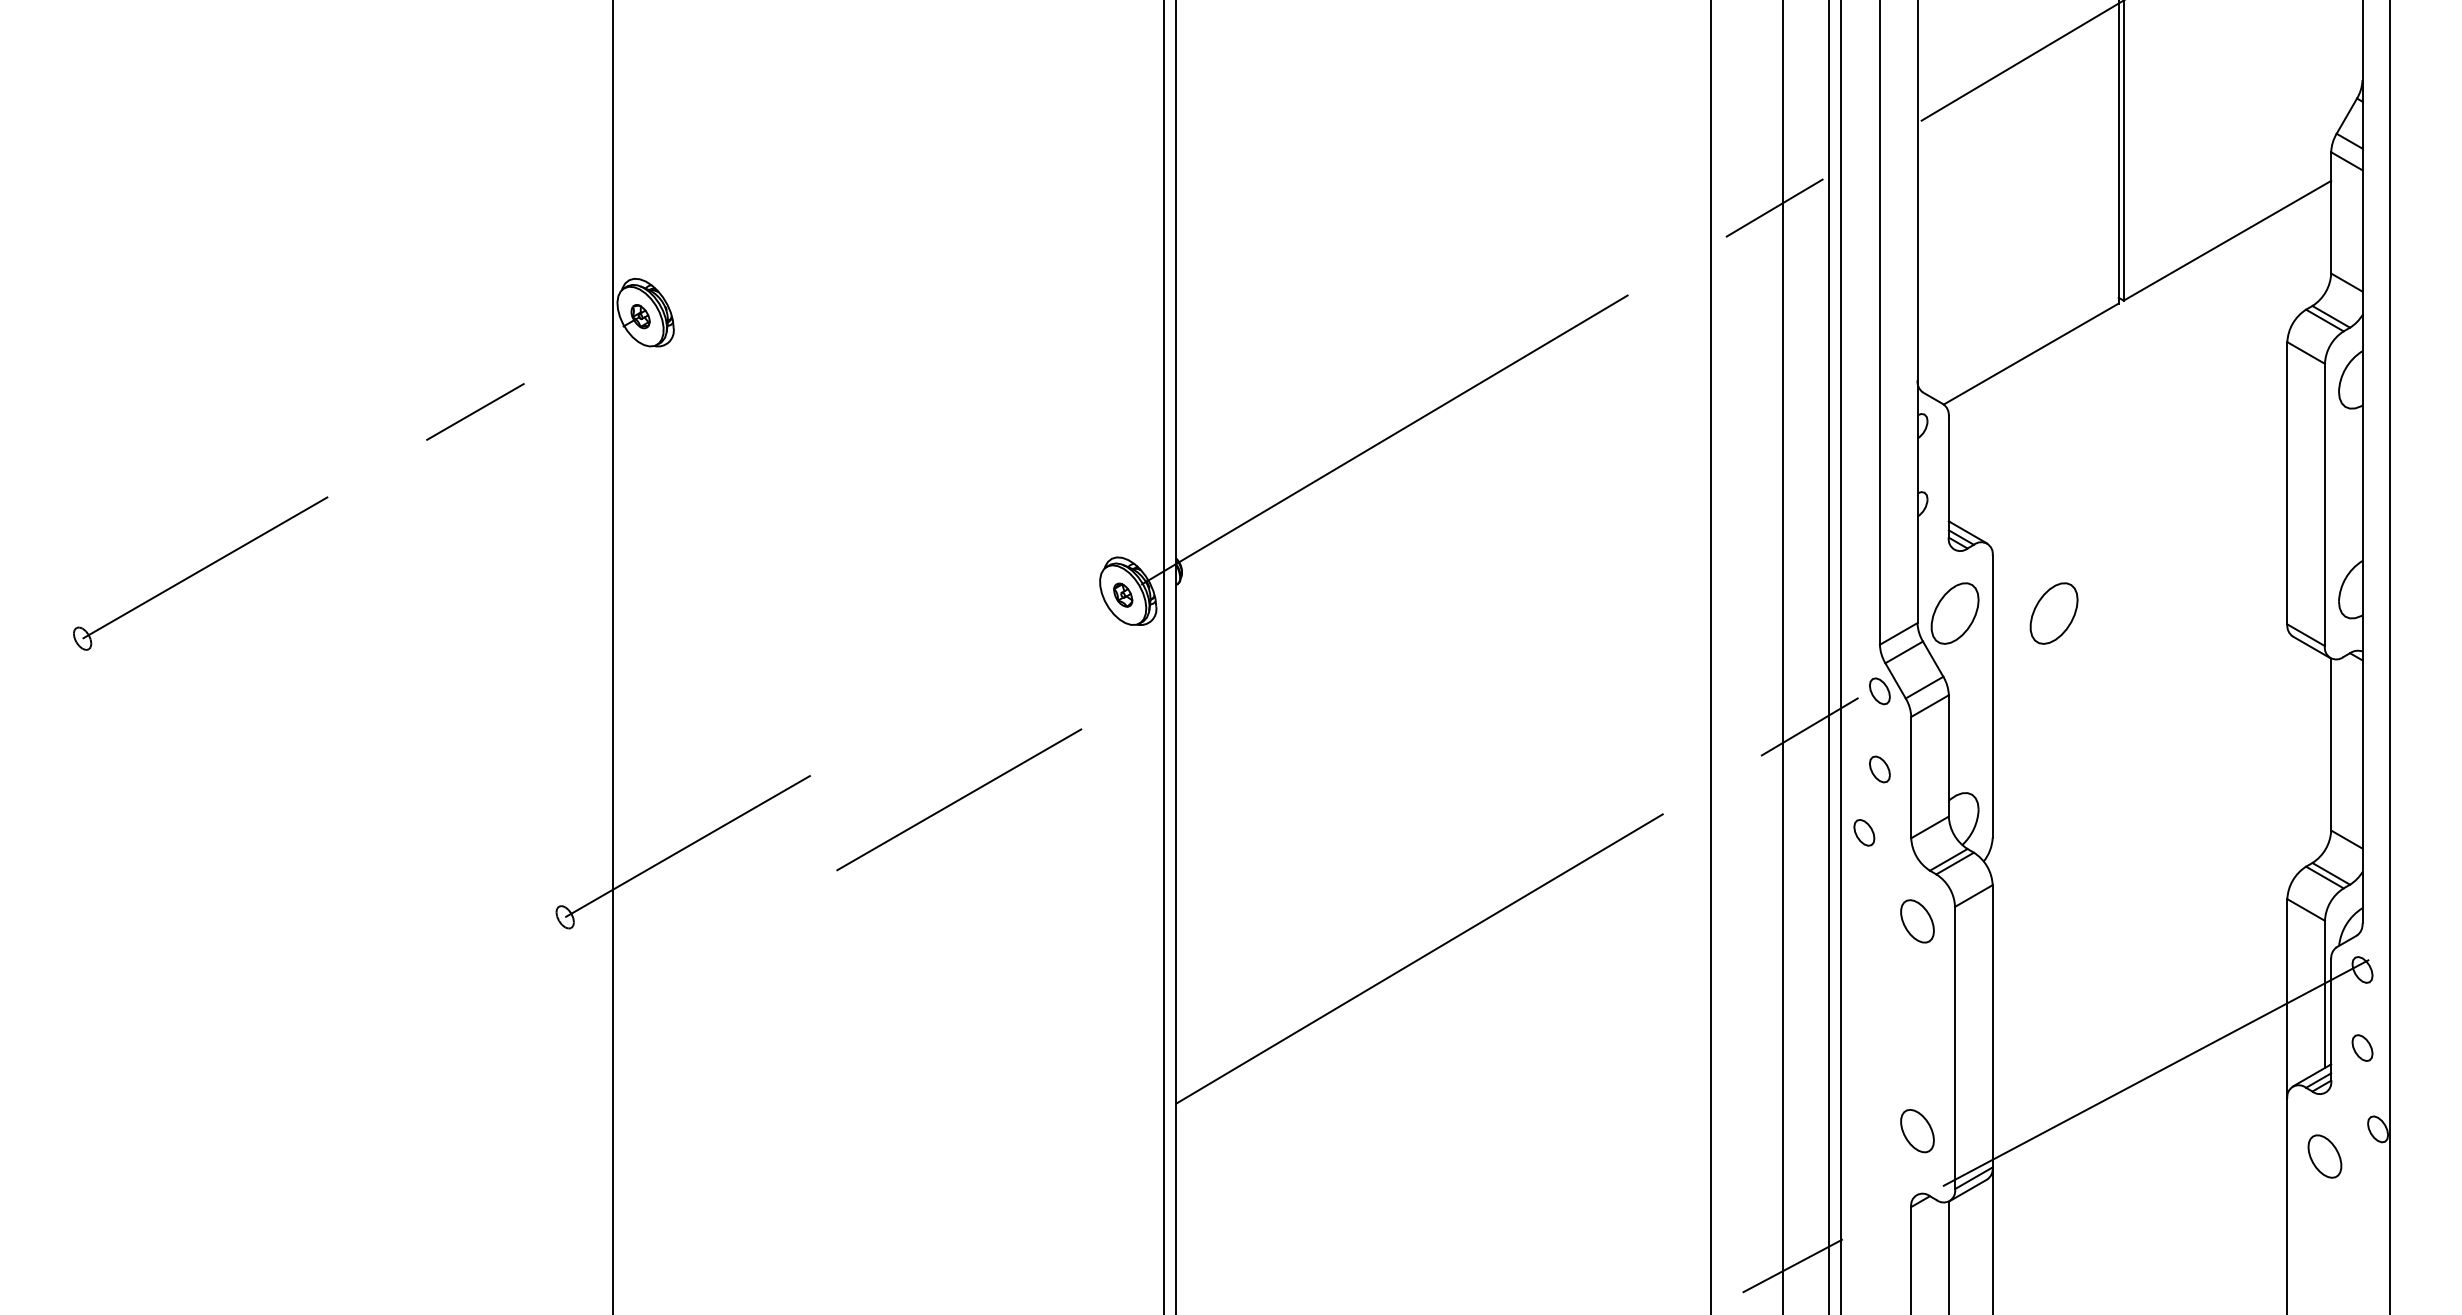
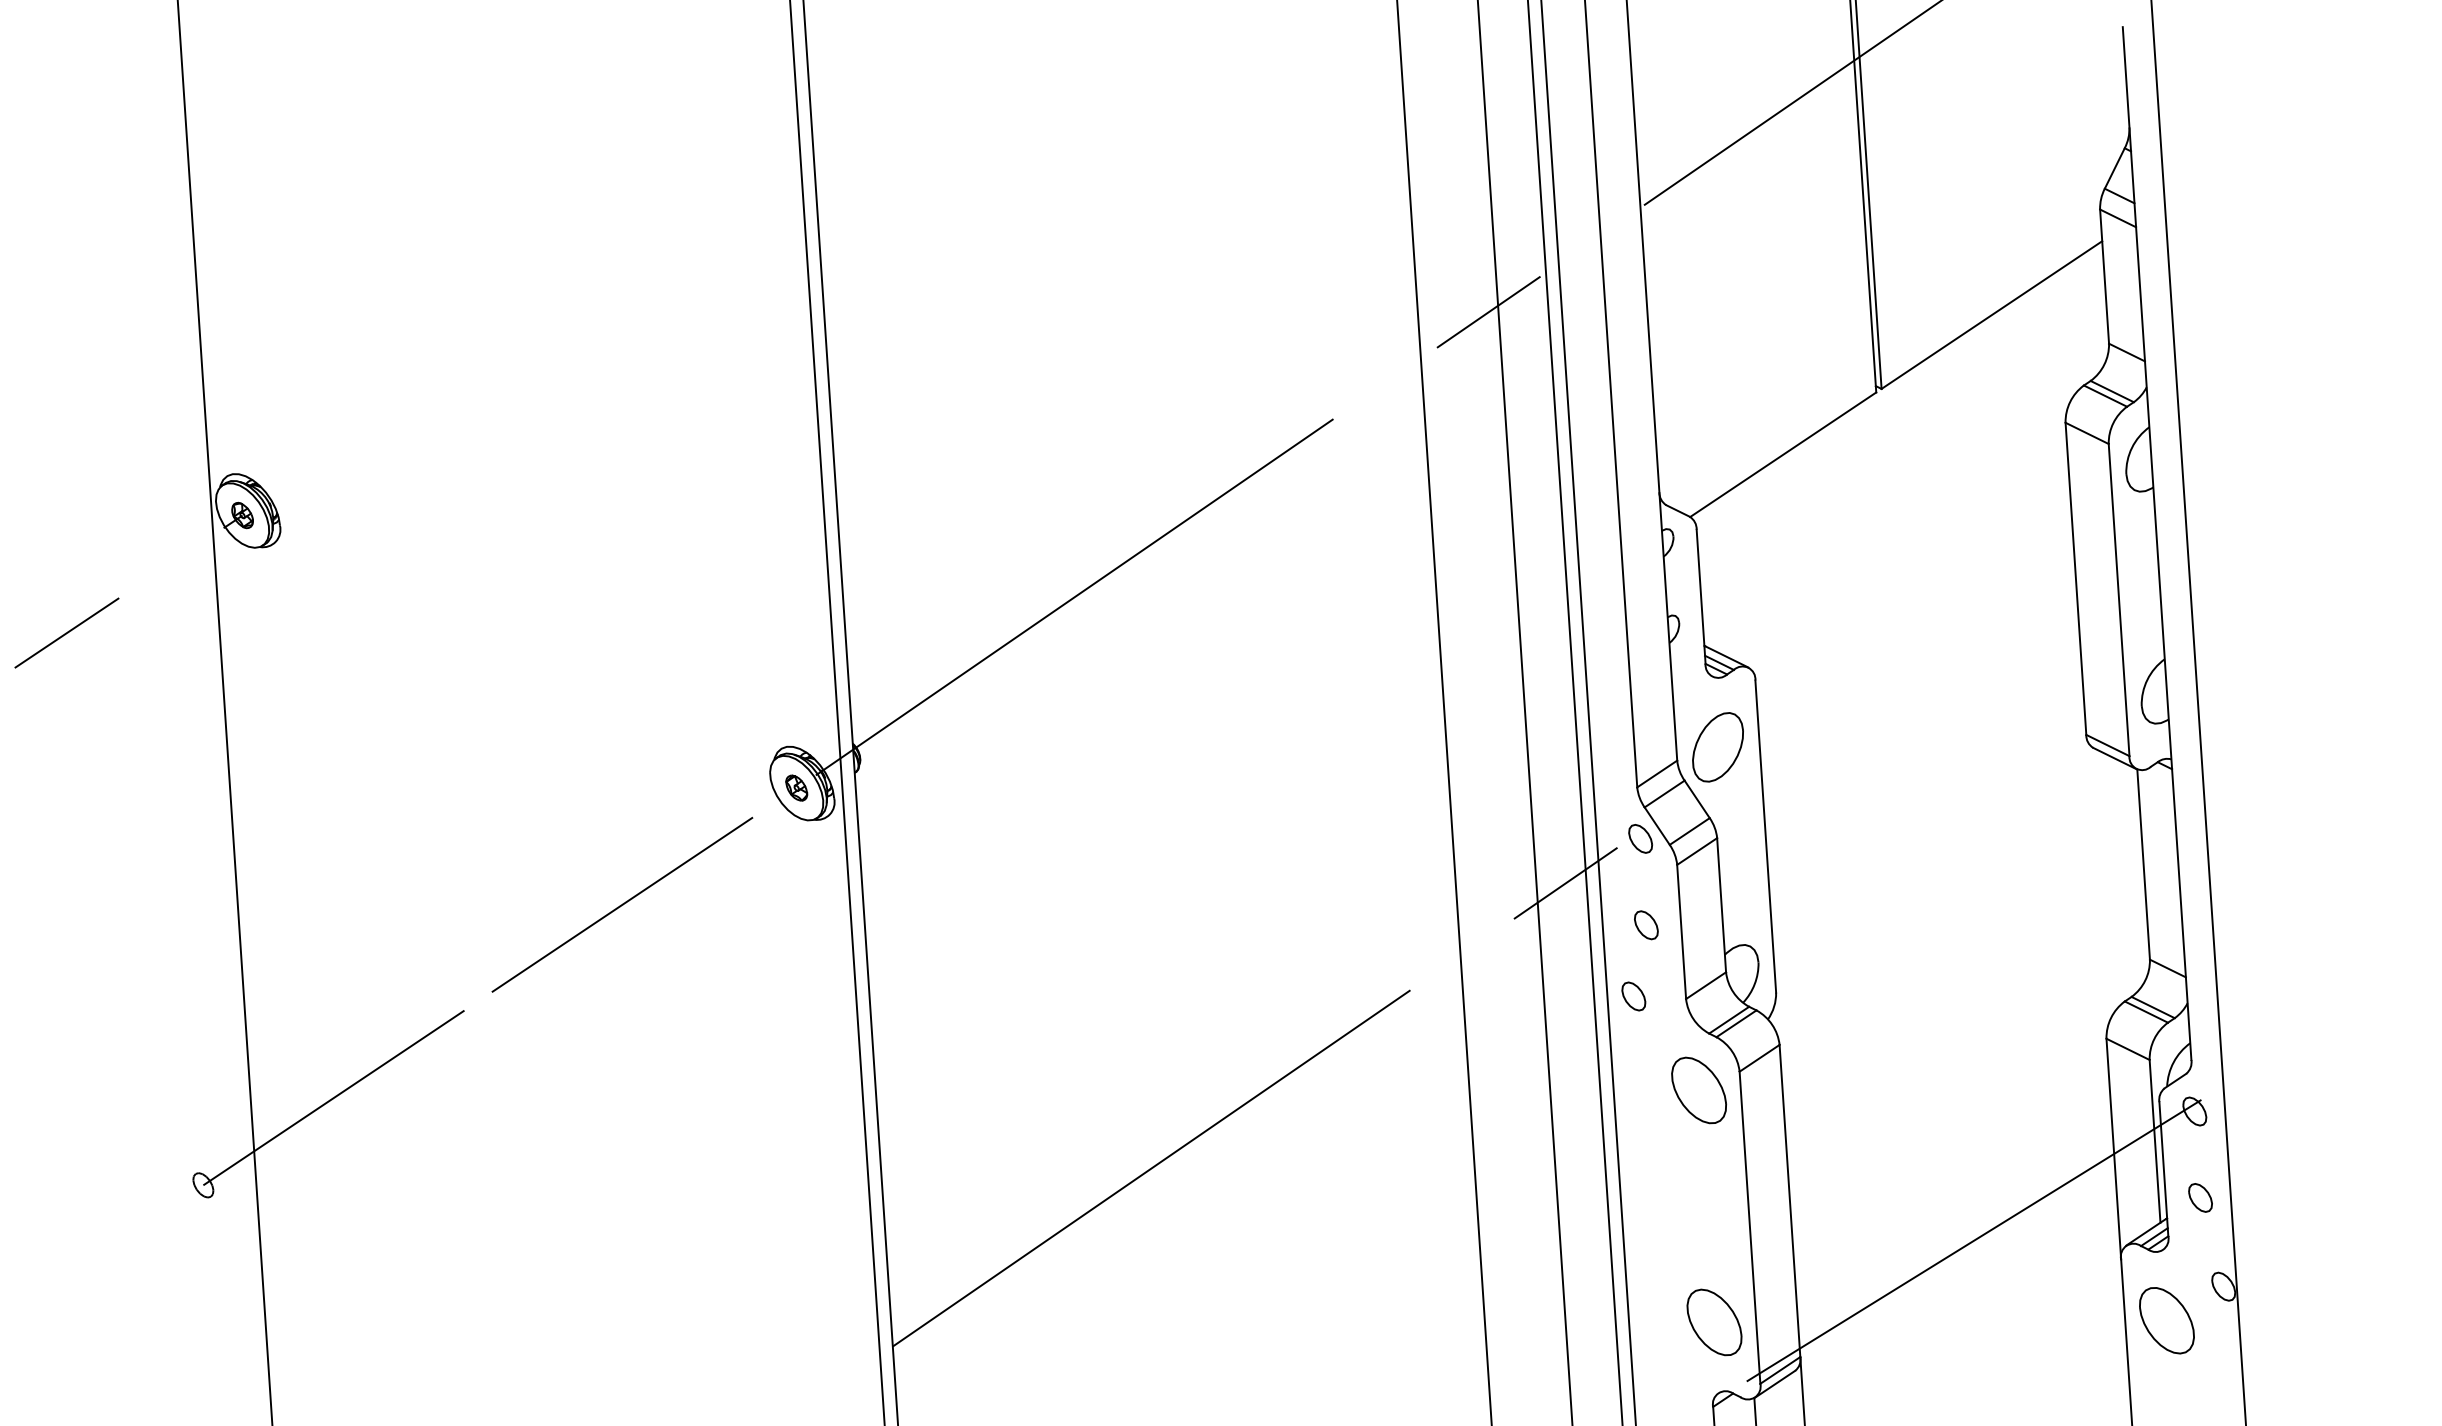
part: (2053, 613) -> (1826, 740), removed
line: (959, 799) -> (622, 904), moved
part: (1917, 921) -> (1699, 1090), size x1.43
part: (1917, 1130) -> (1714, 1321), size x1.43
part: (2324, 1156) -> (2166, 1320), size x1.43

